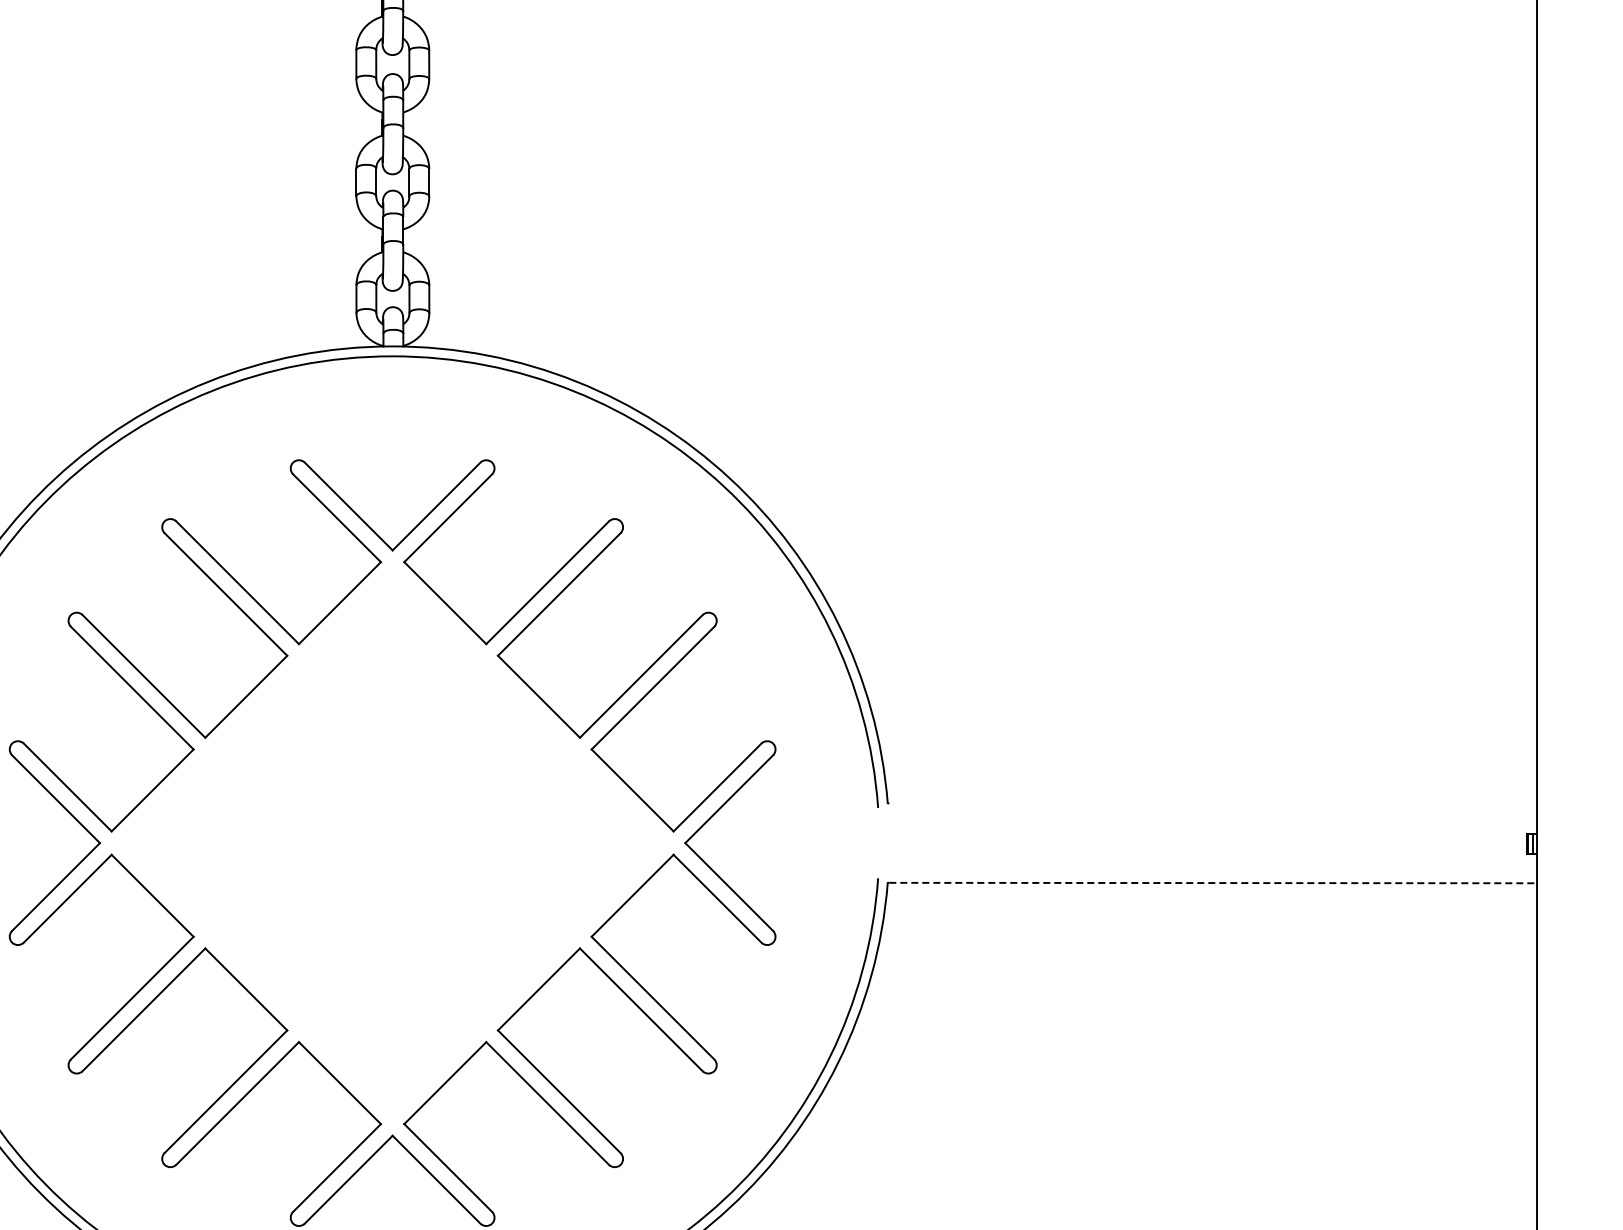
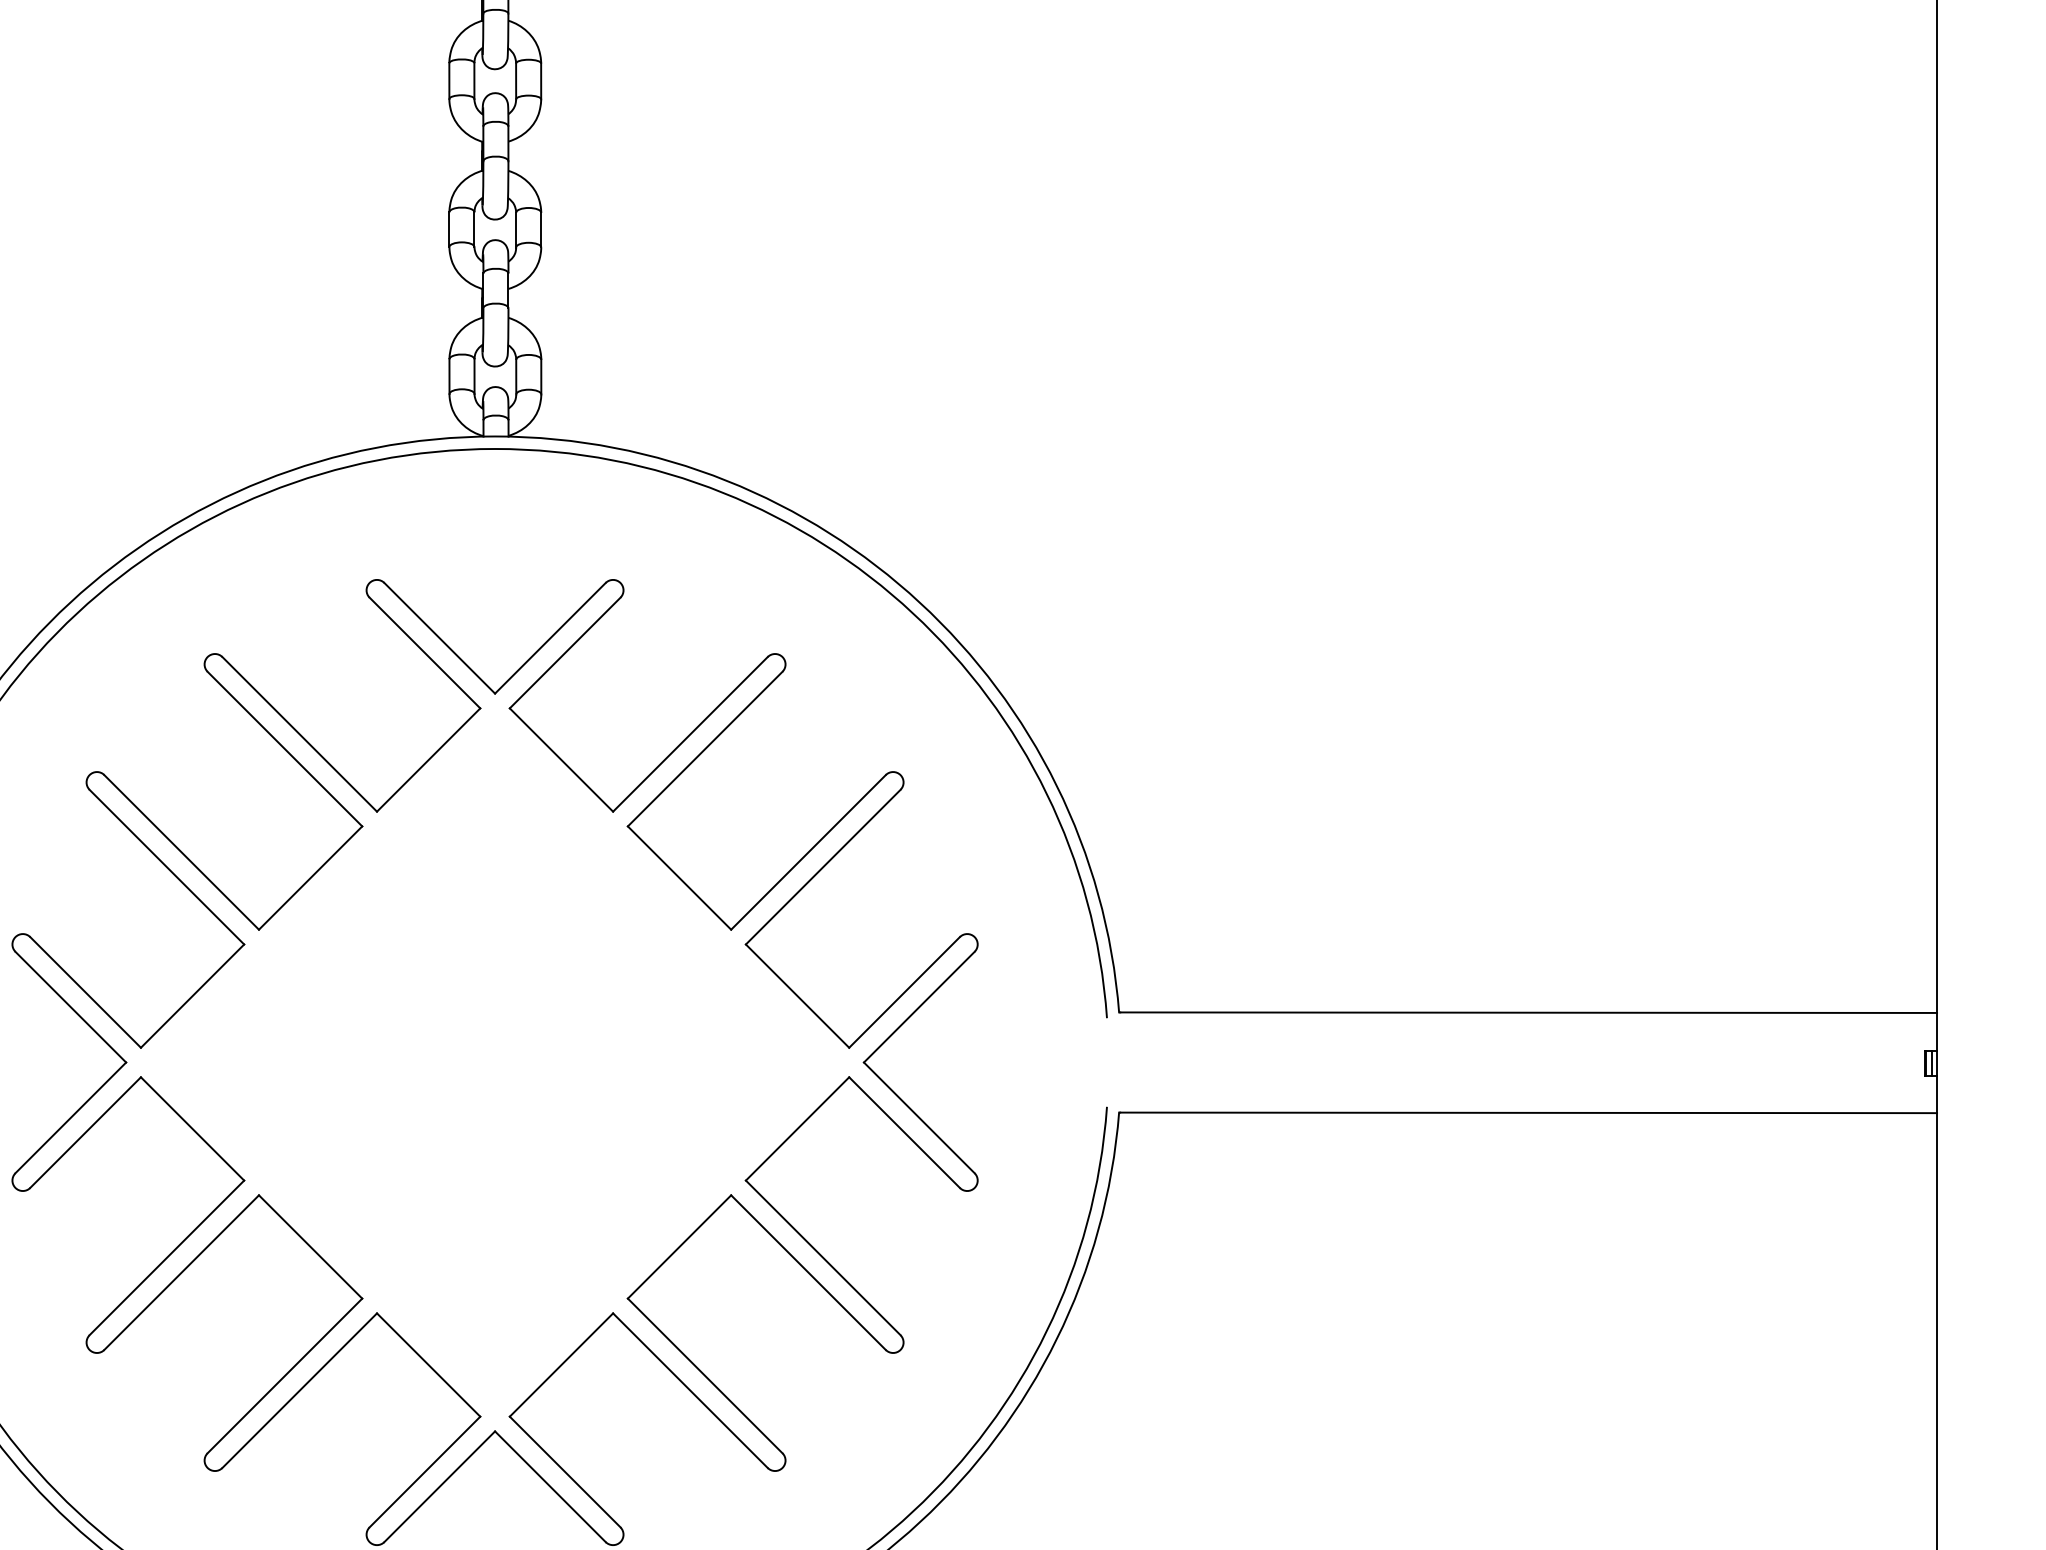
line: (1212, 803) -> (1528, 1012), added
line: (1213, 883) -> (1529, 1113), dashed -> solid

